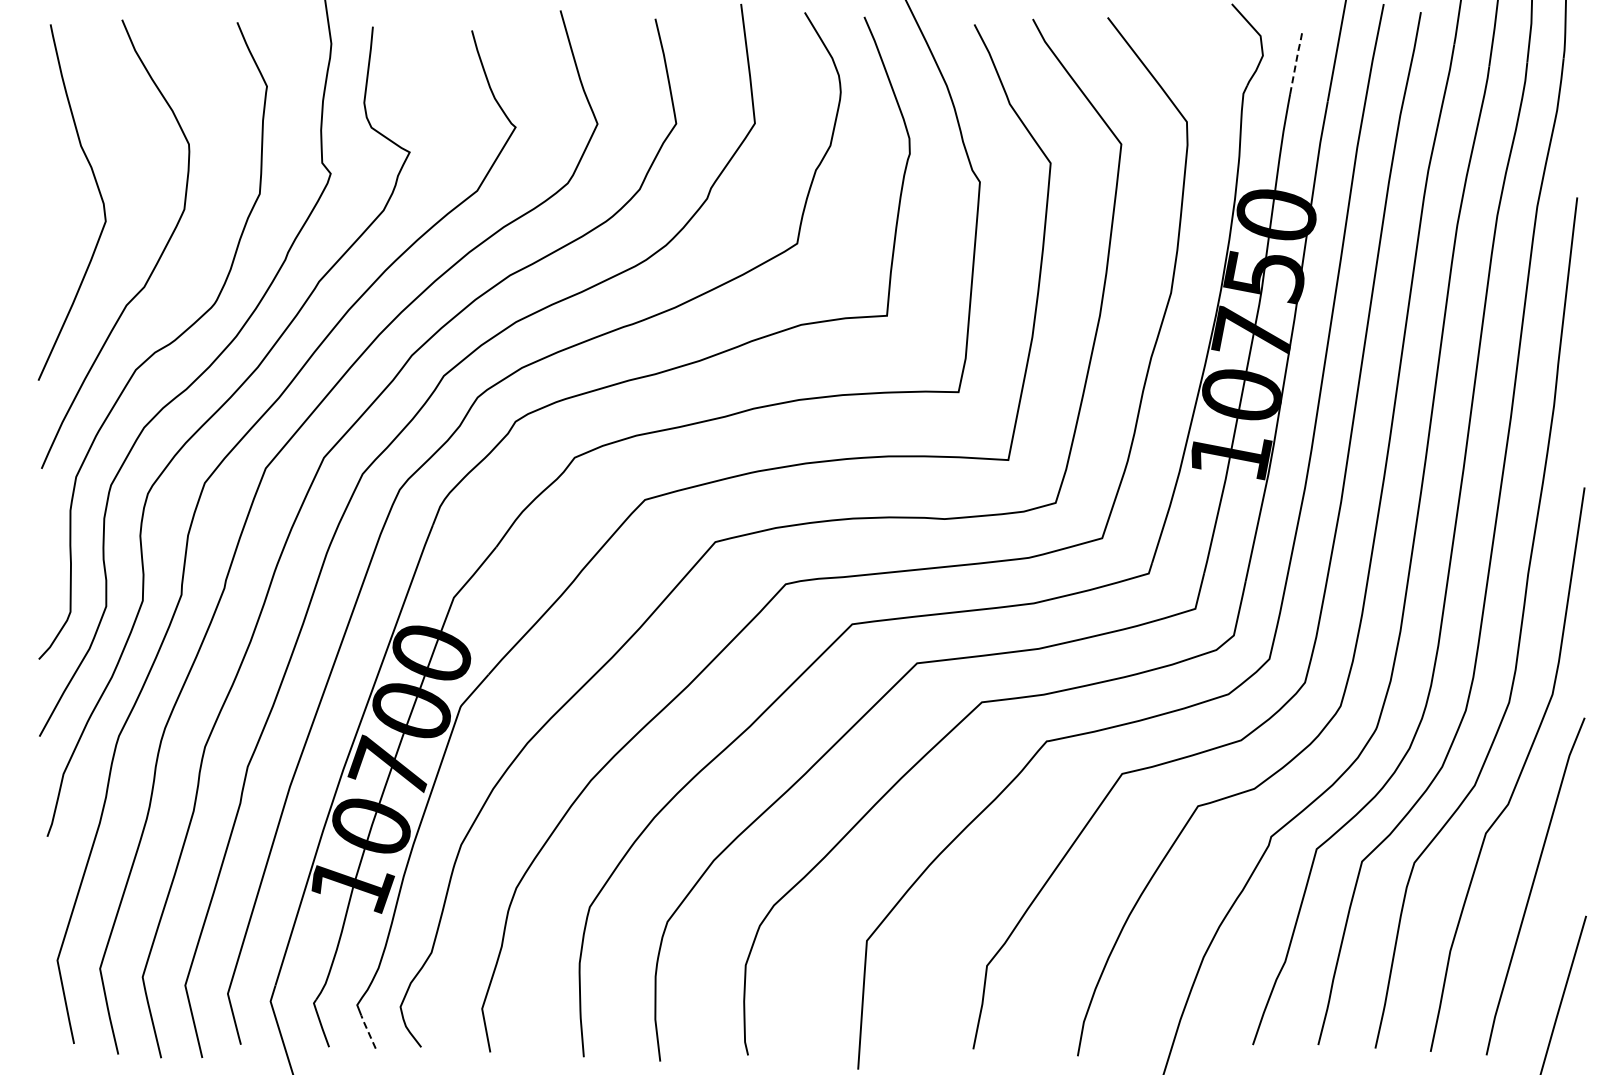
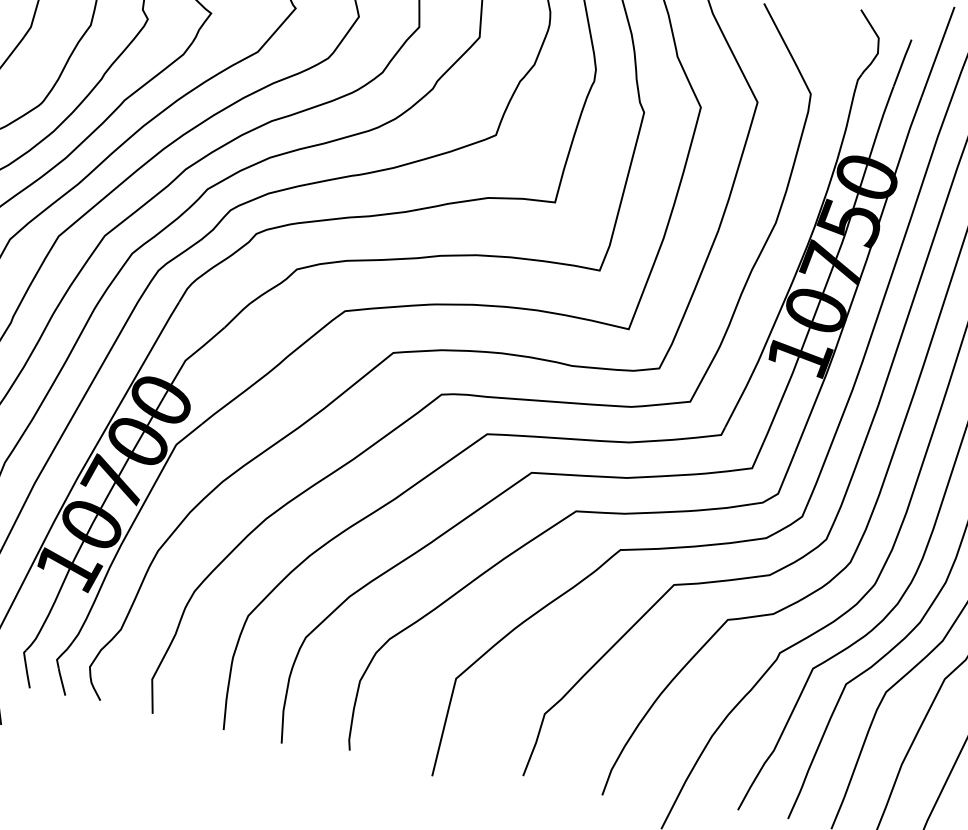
line: (1296, 60) -> (903, 61), dashed -> solid
line: (368, 1031) -> (62, 681), dashed -> solid

